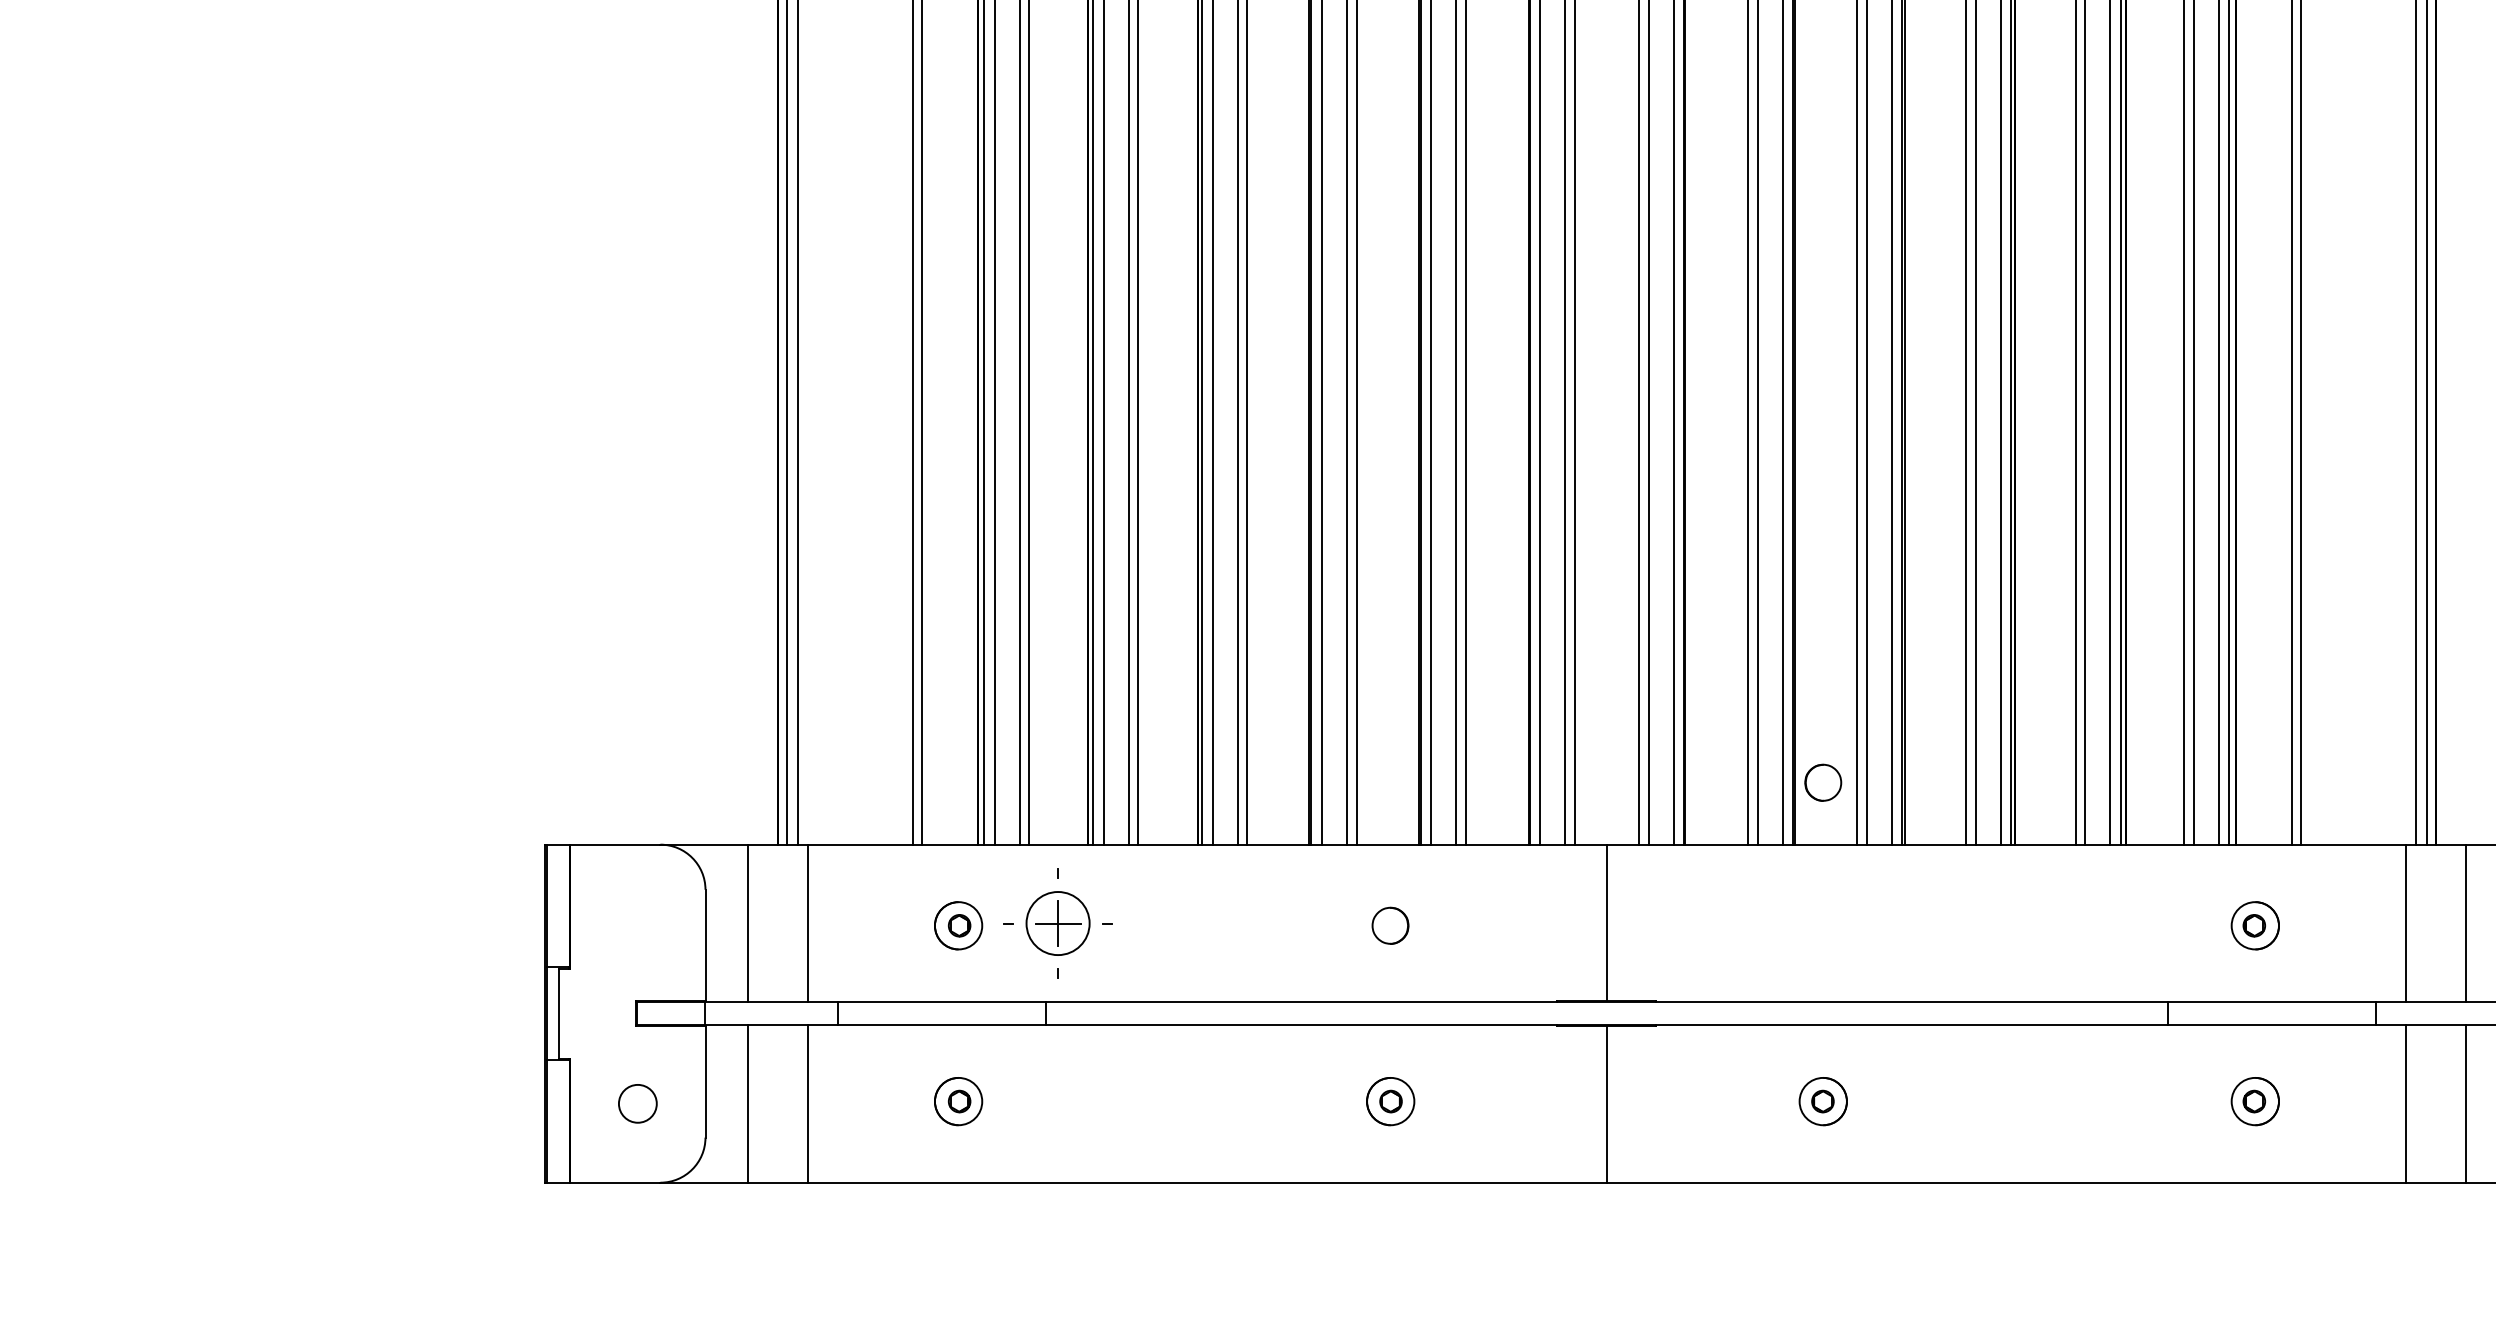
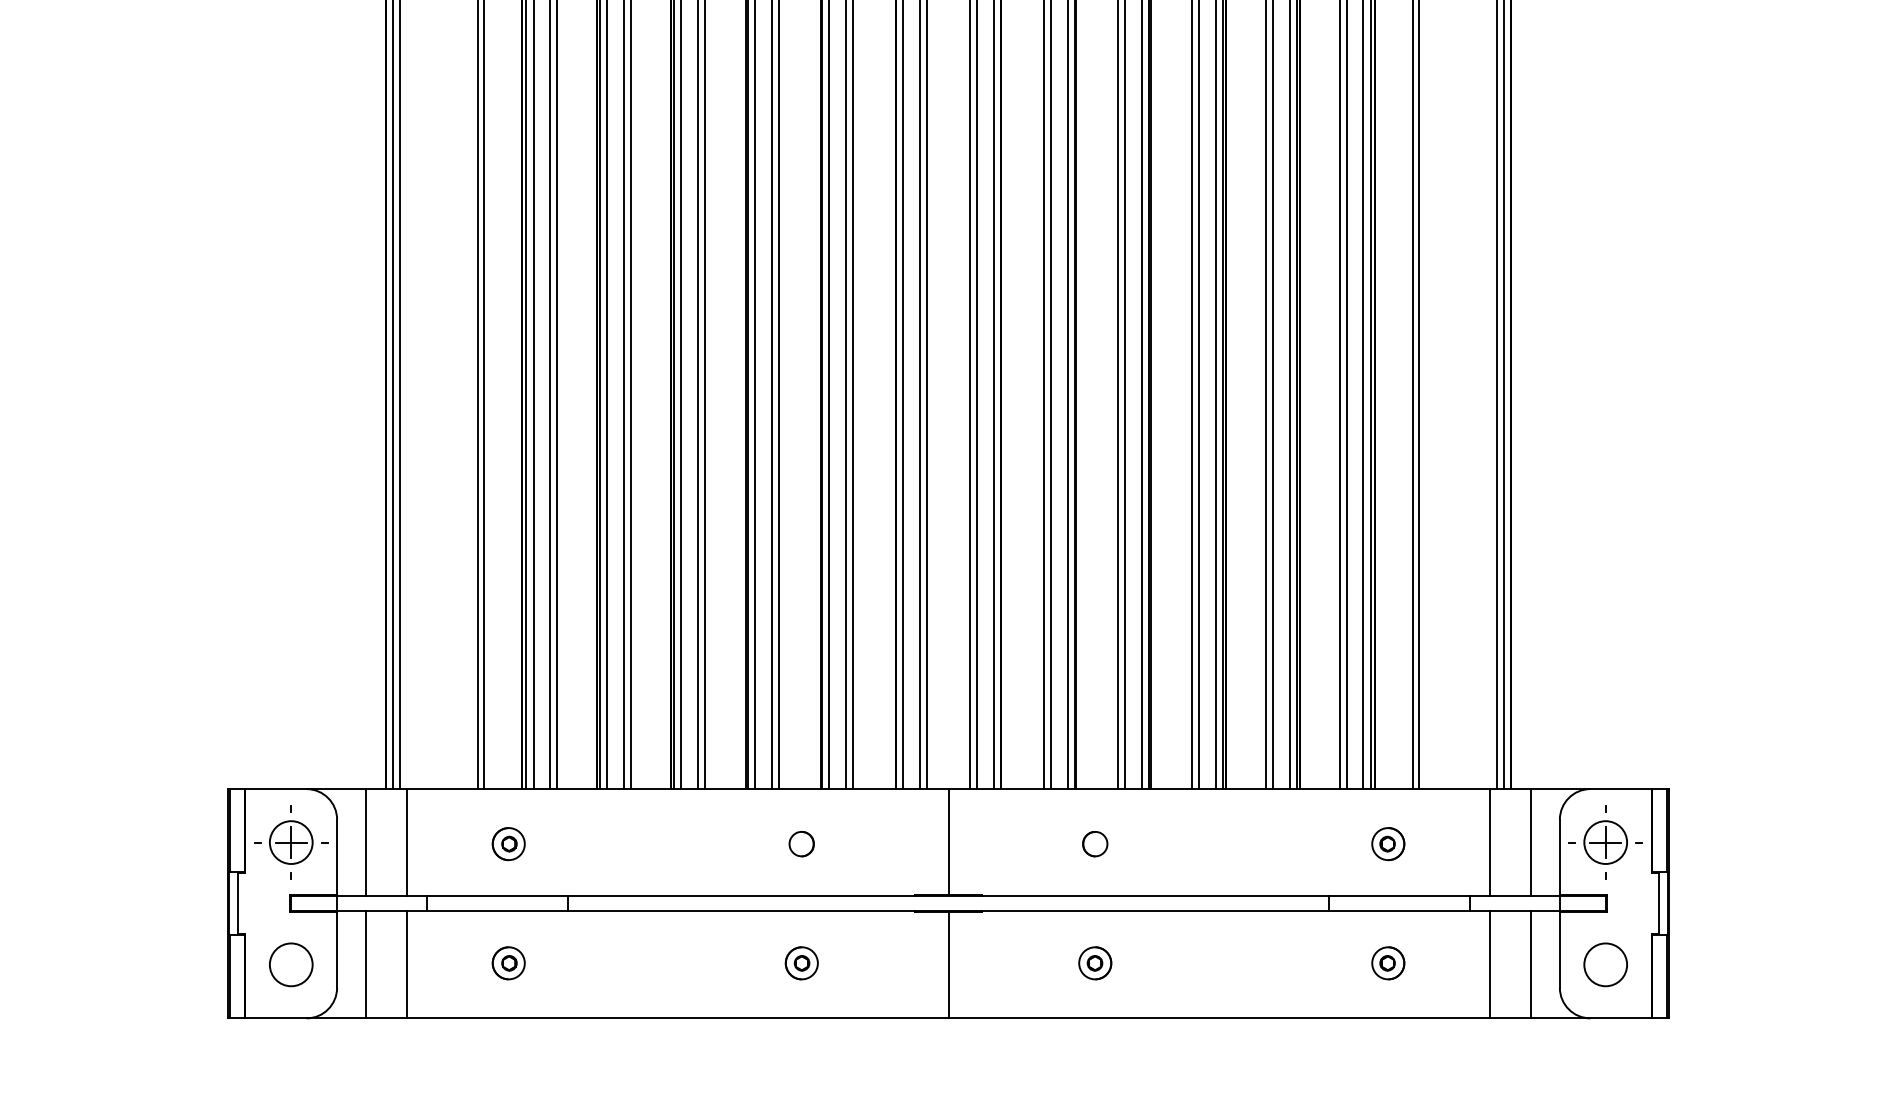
part: (1823, 783) -> (1095, 844), moved
part: (1058, 923) -> (291, 842), moved
circle: (636, 1103) -> (290, 964), size x1.67

